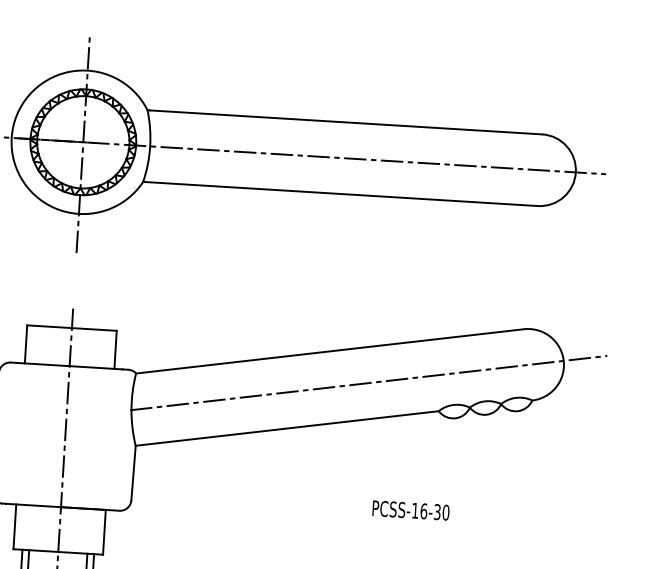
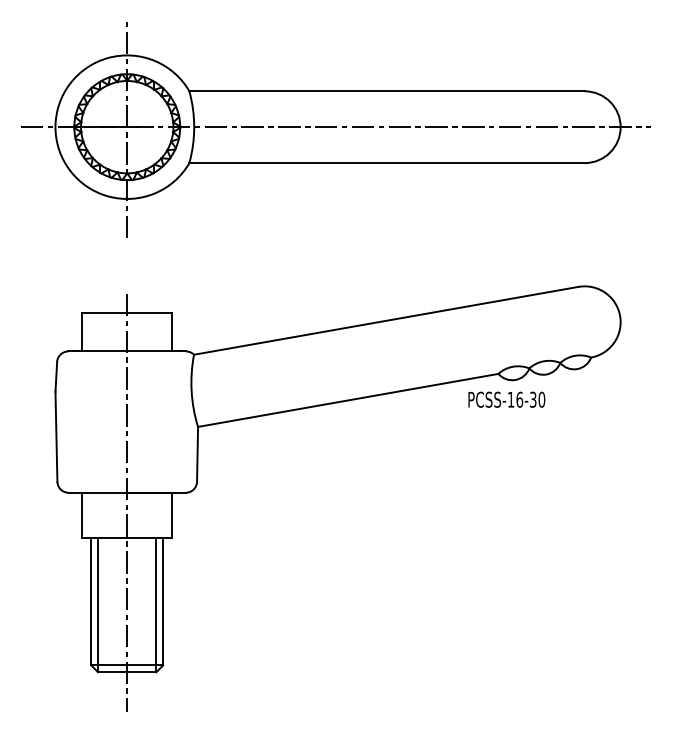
line: (368, 382) -> (426, 349), removed
text: (410, 510) -> (506, 399), moved

